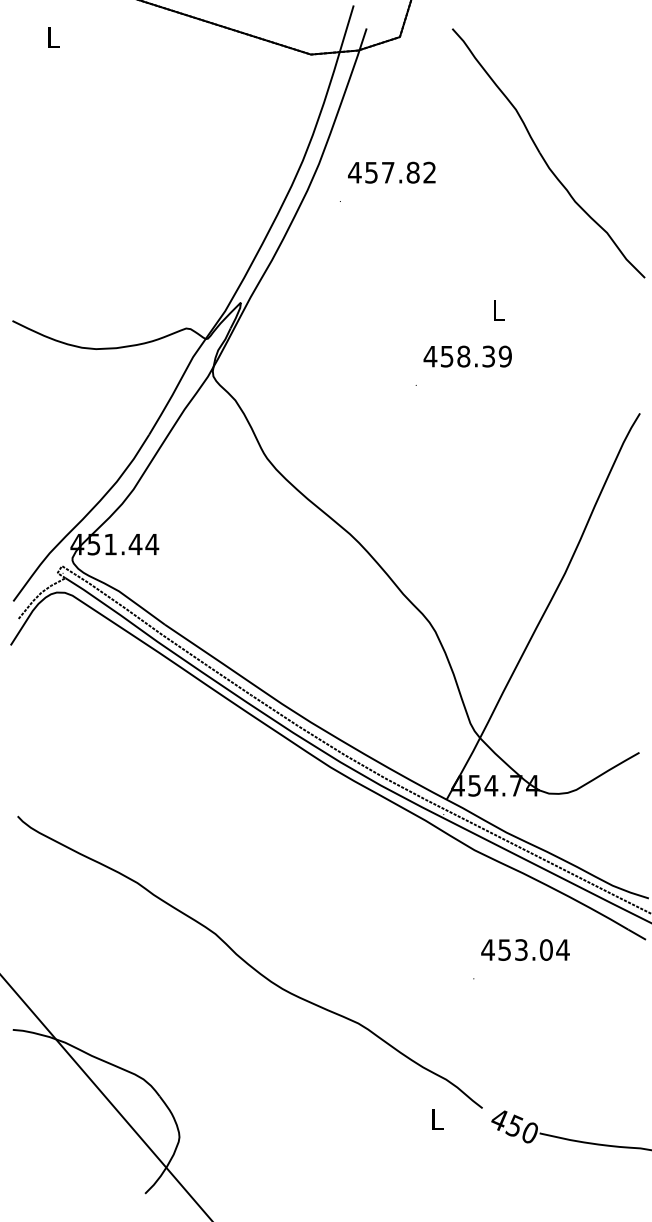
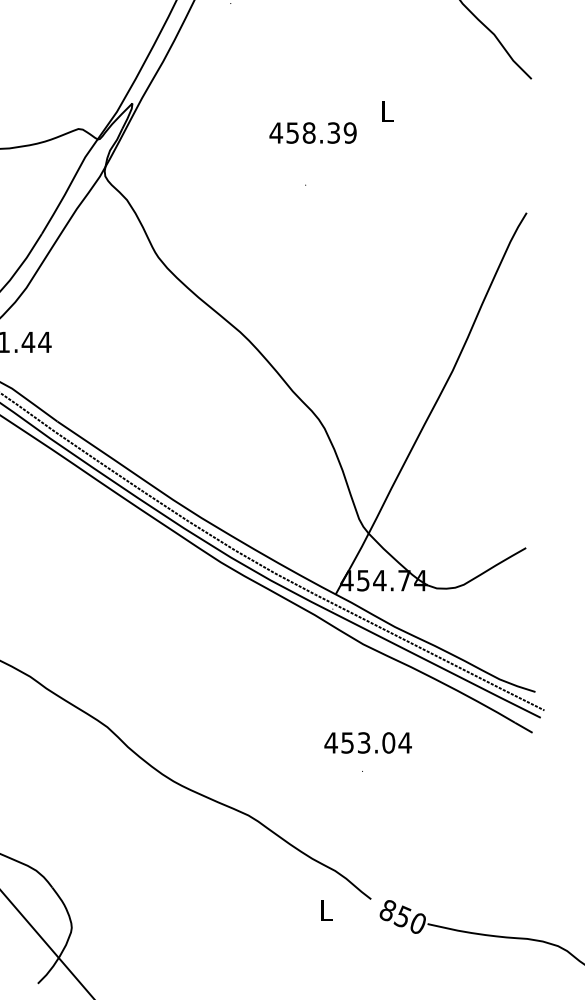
text: (467, 356) -> (312, 132), moved
text: (525, 949) -> (368, 742), moved
text: (499, 1119) -> (387, 910), 450 -> 850

